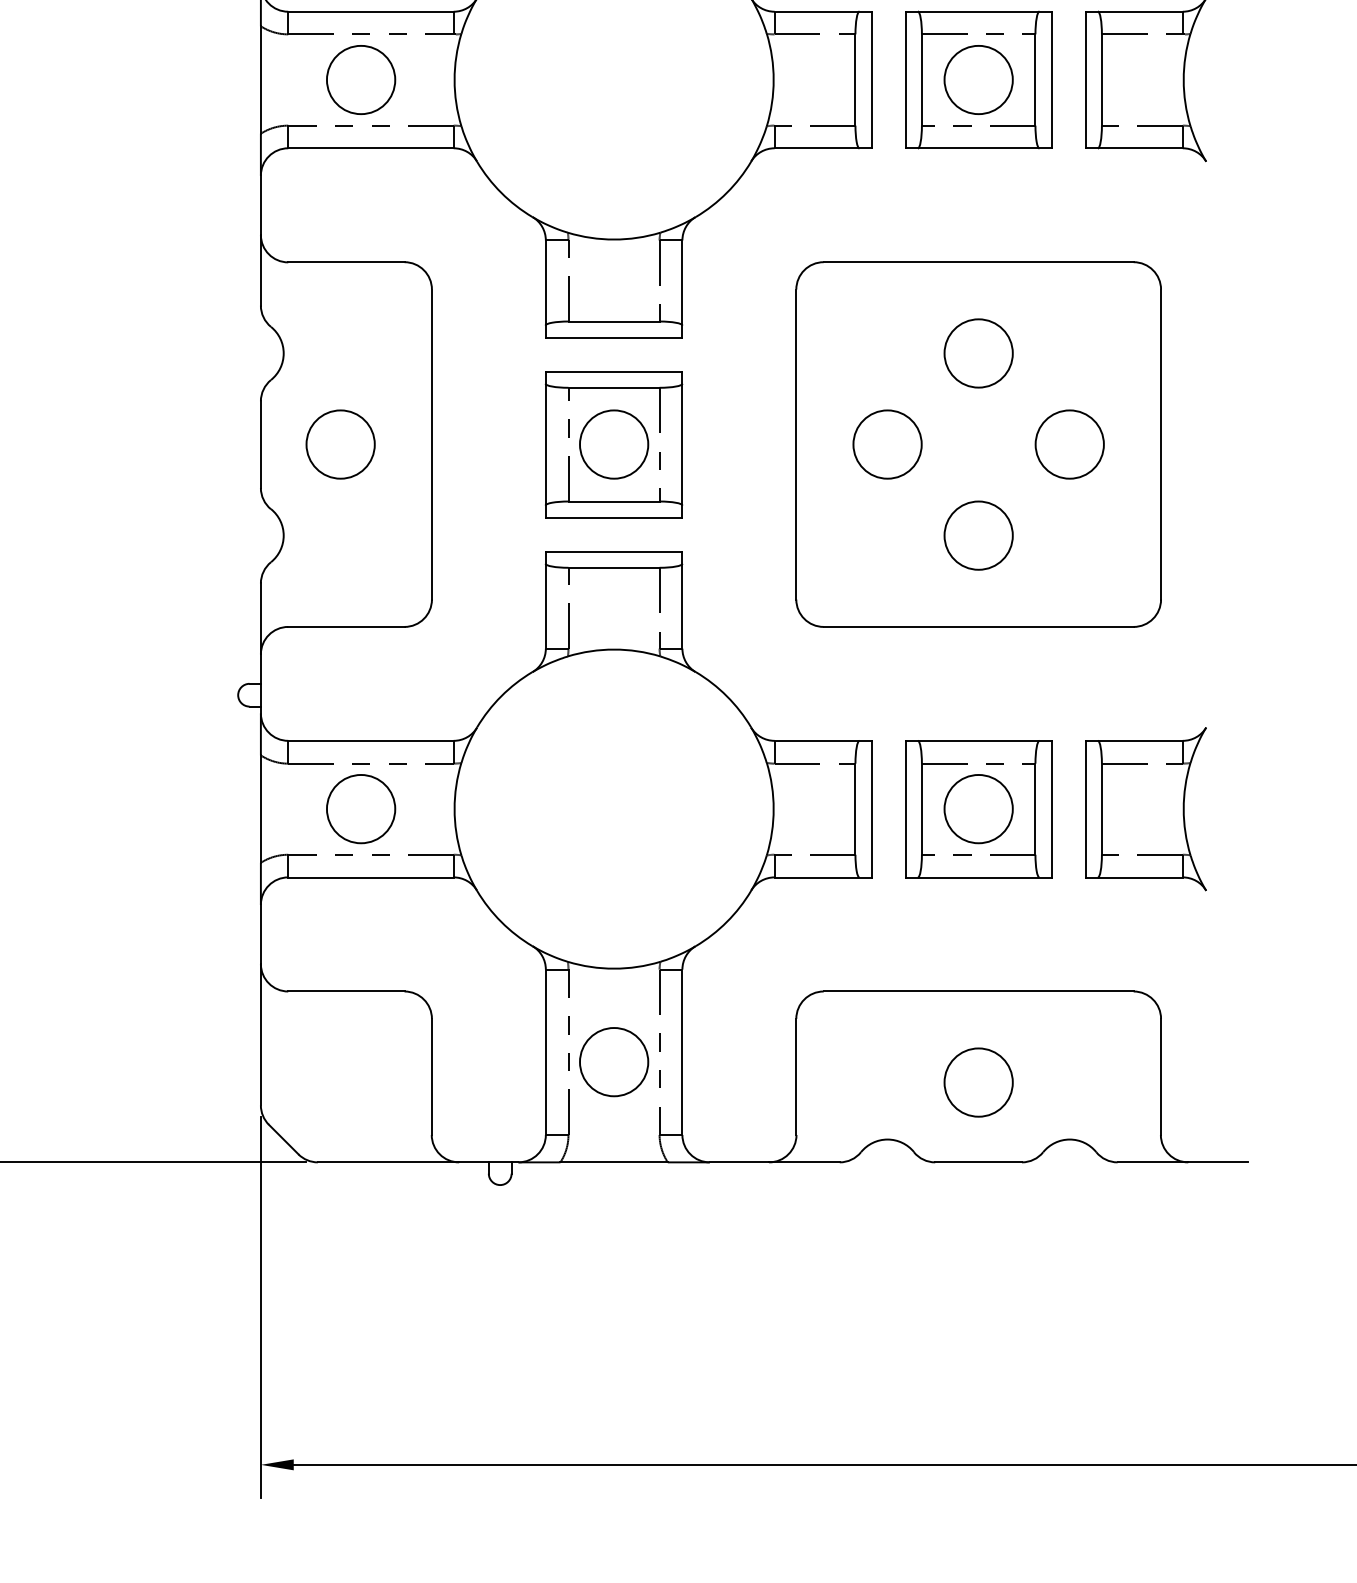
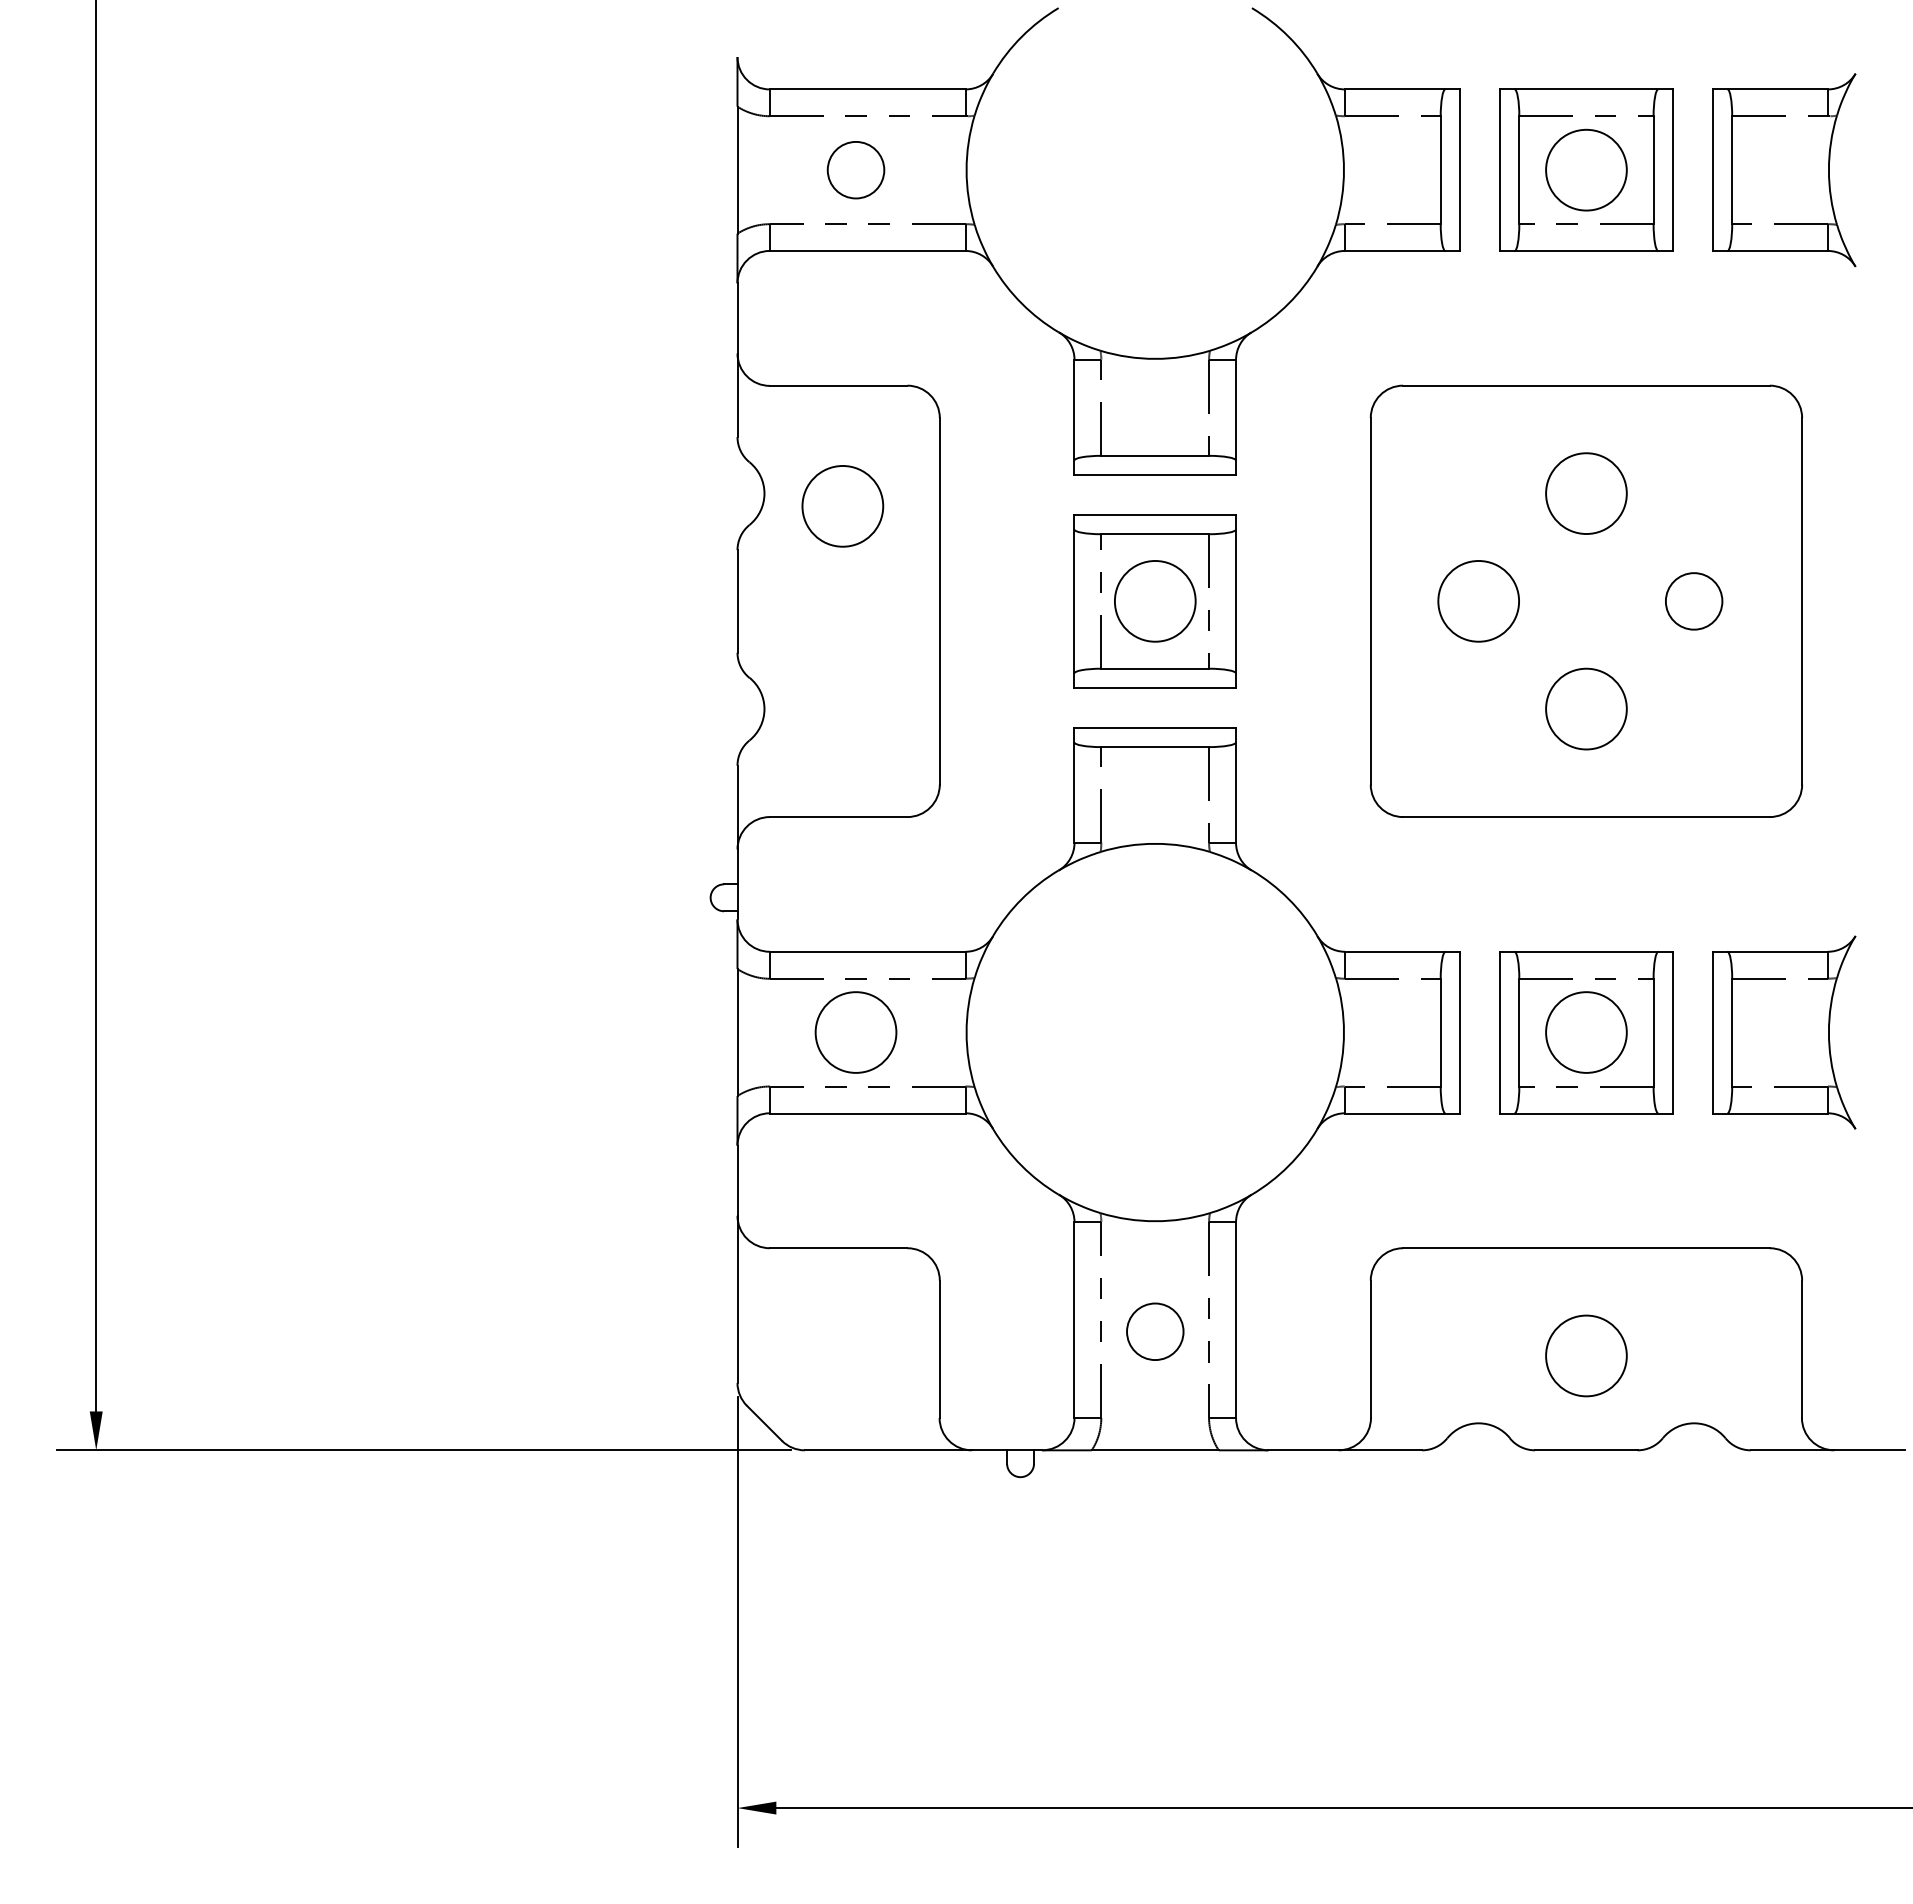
circle: (360, 79) -> (855, 169), size x0.7
circle: (340, 444) -> (842, 506), moved
circle: (1069, 444) -> (1693, 601), size x0.7
circle: (613, 1061) -> (1154, 1331), size x0.7

